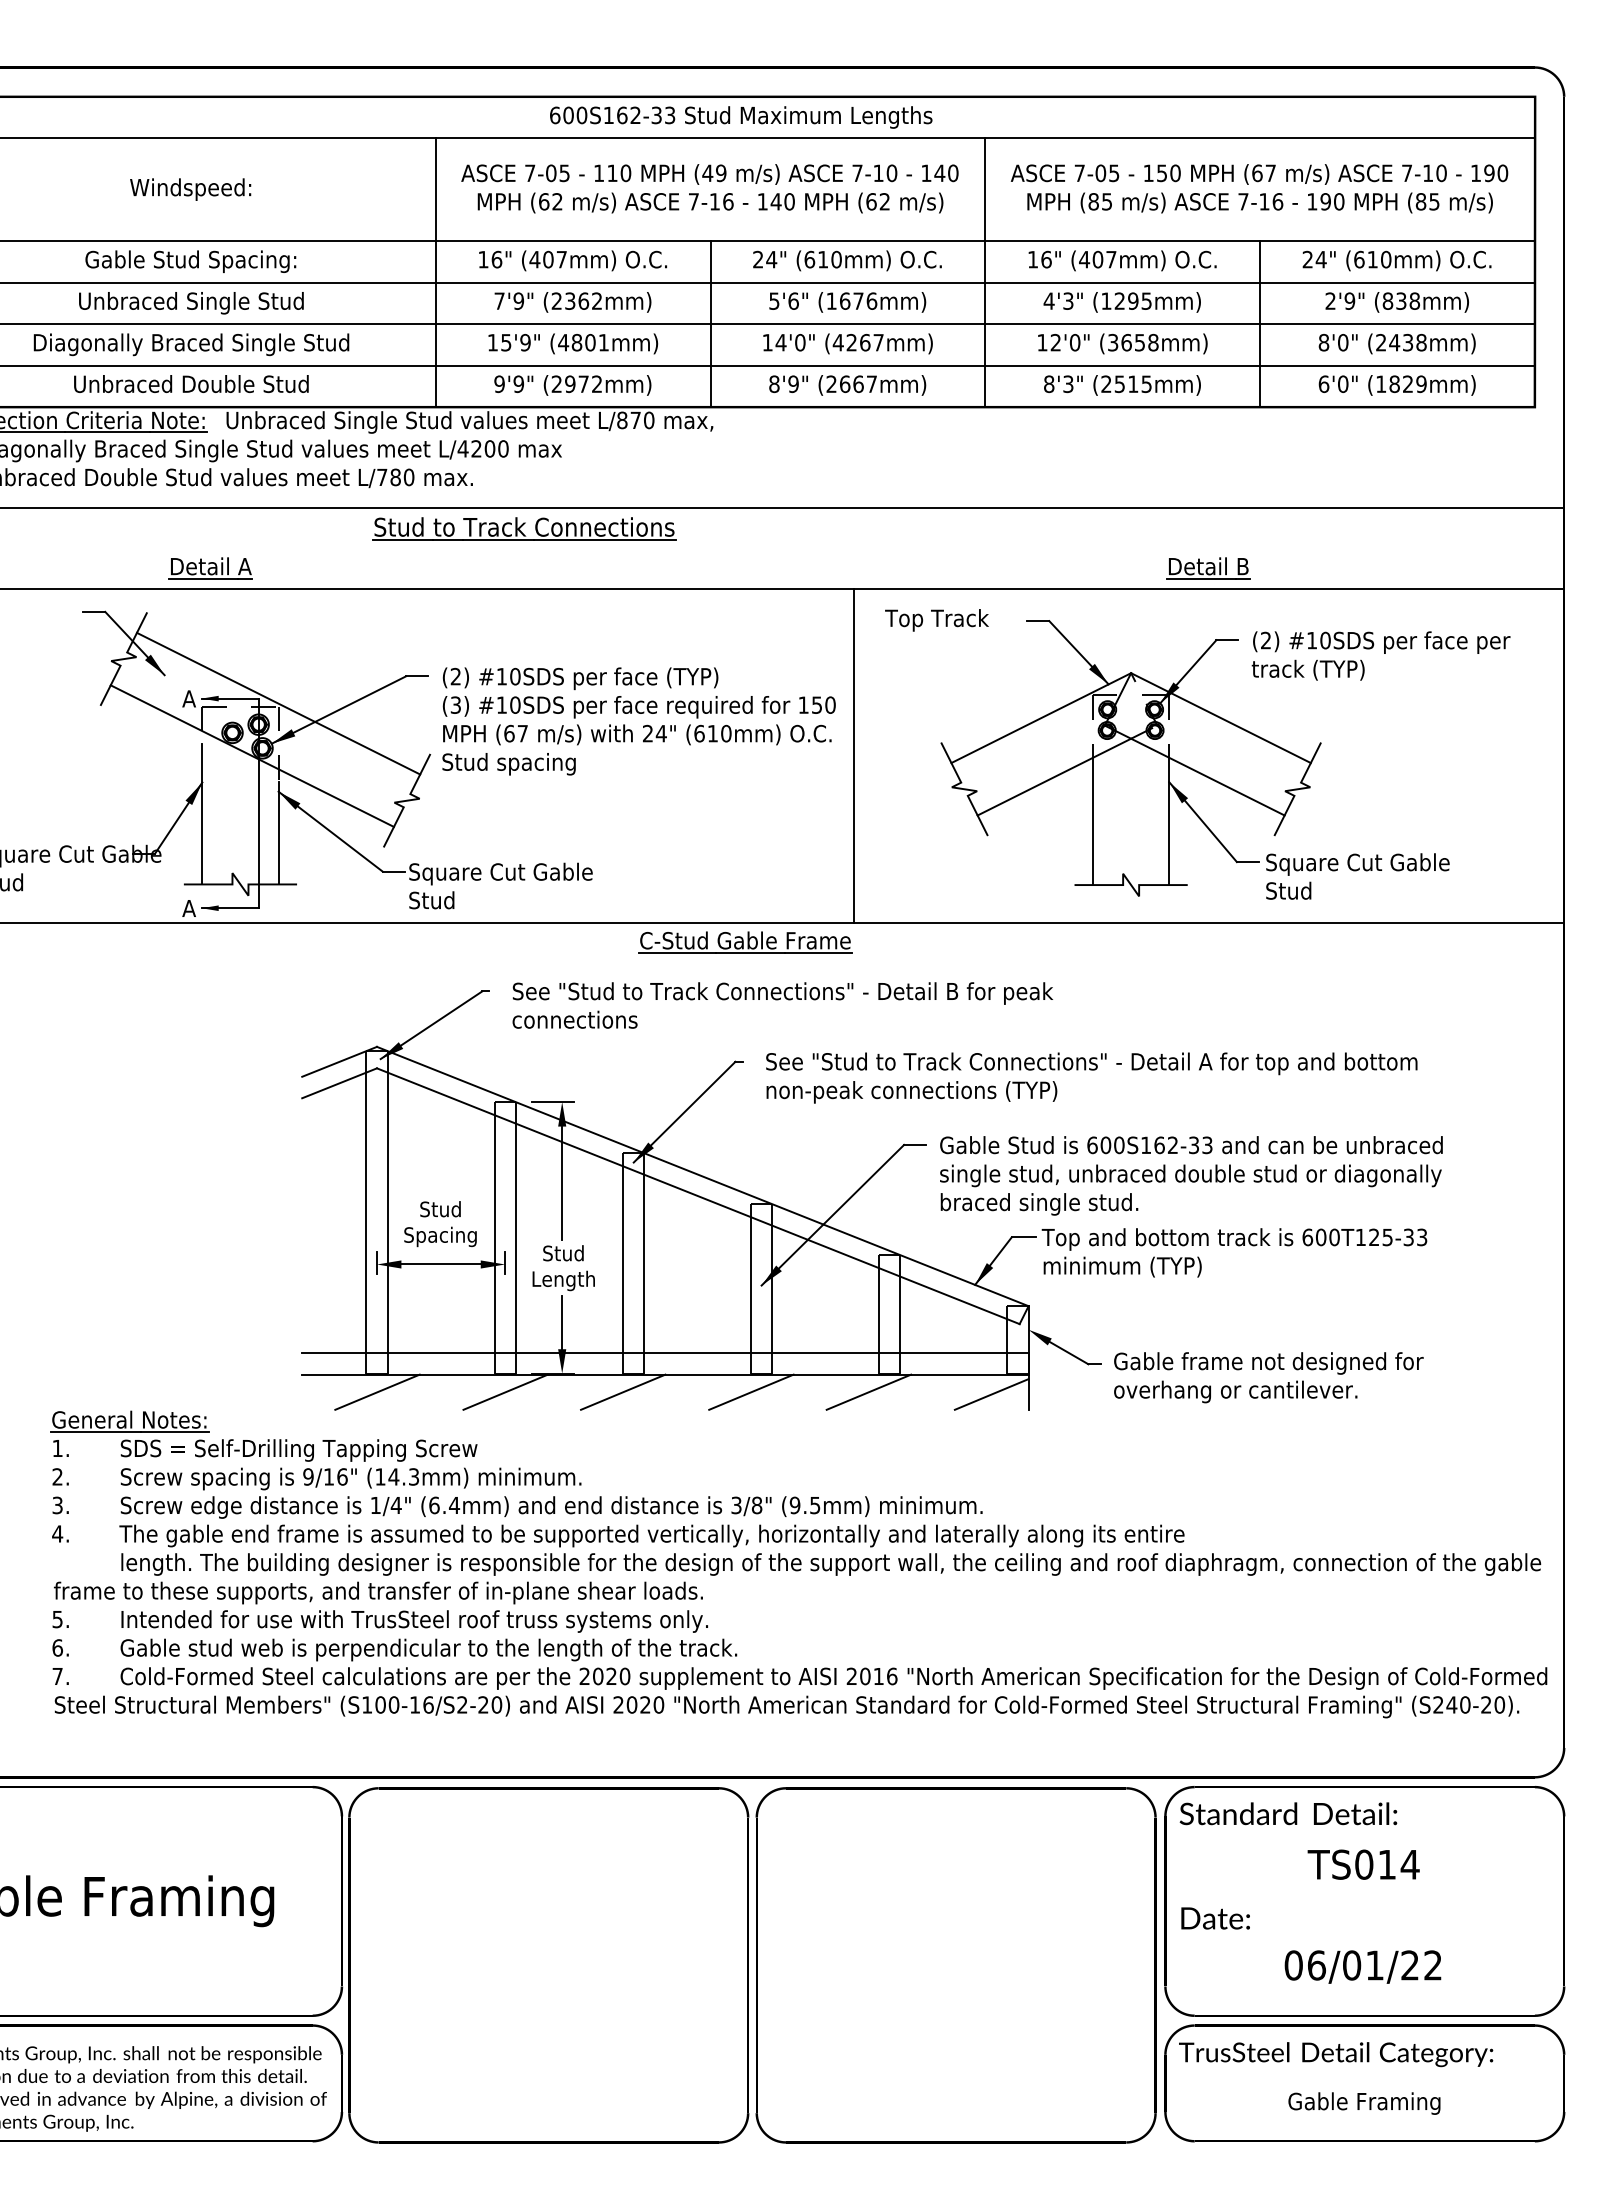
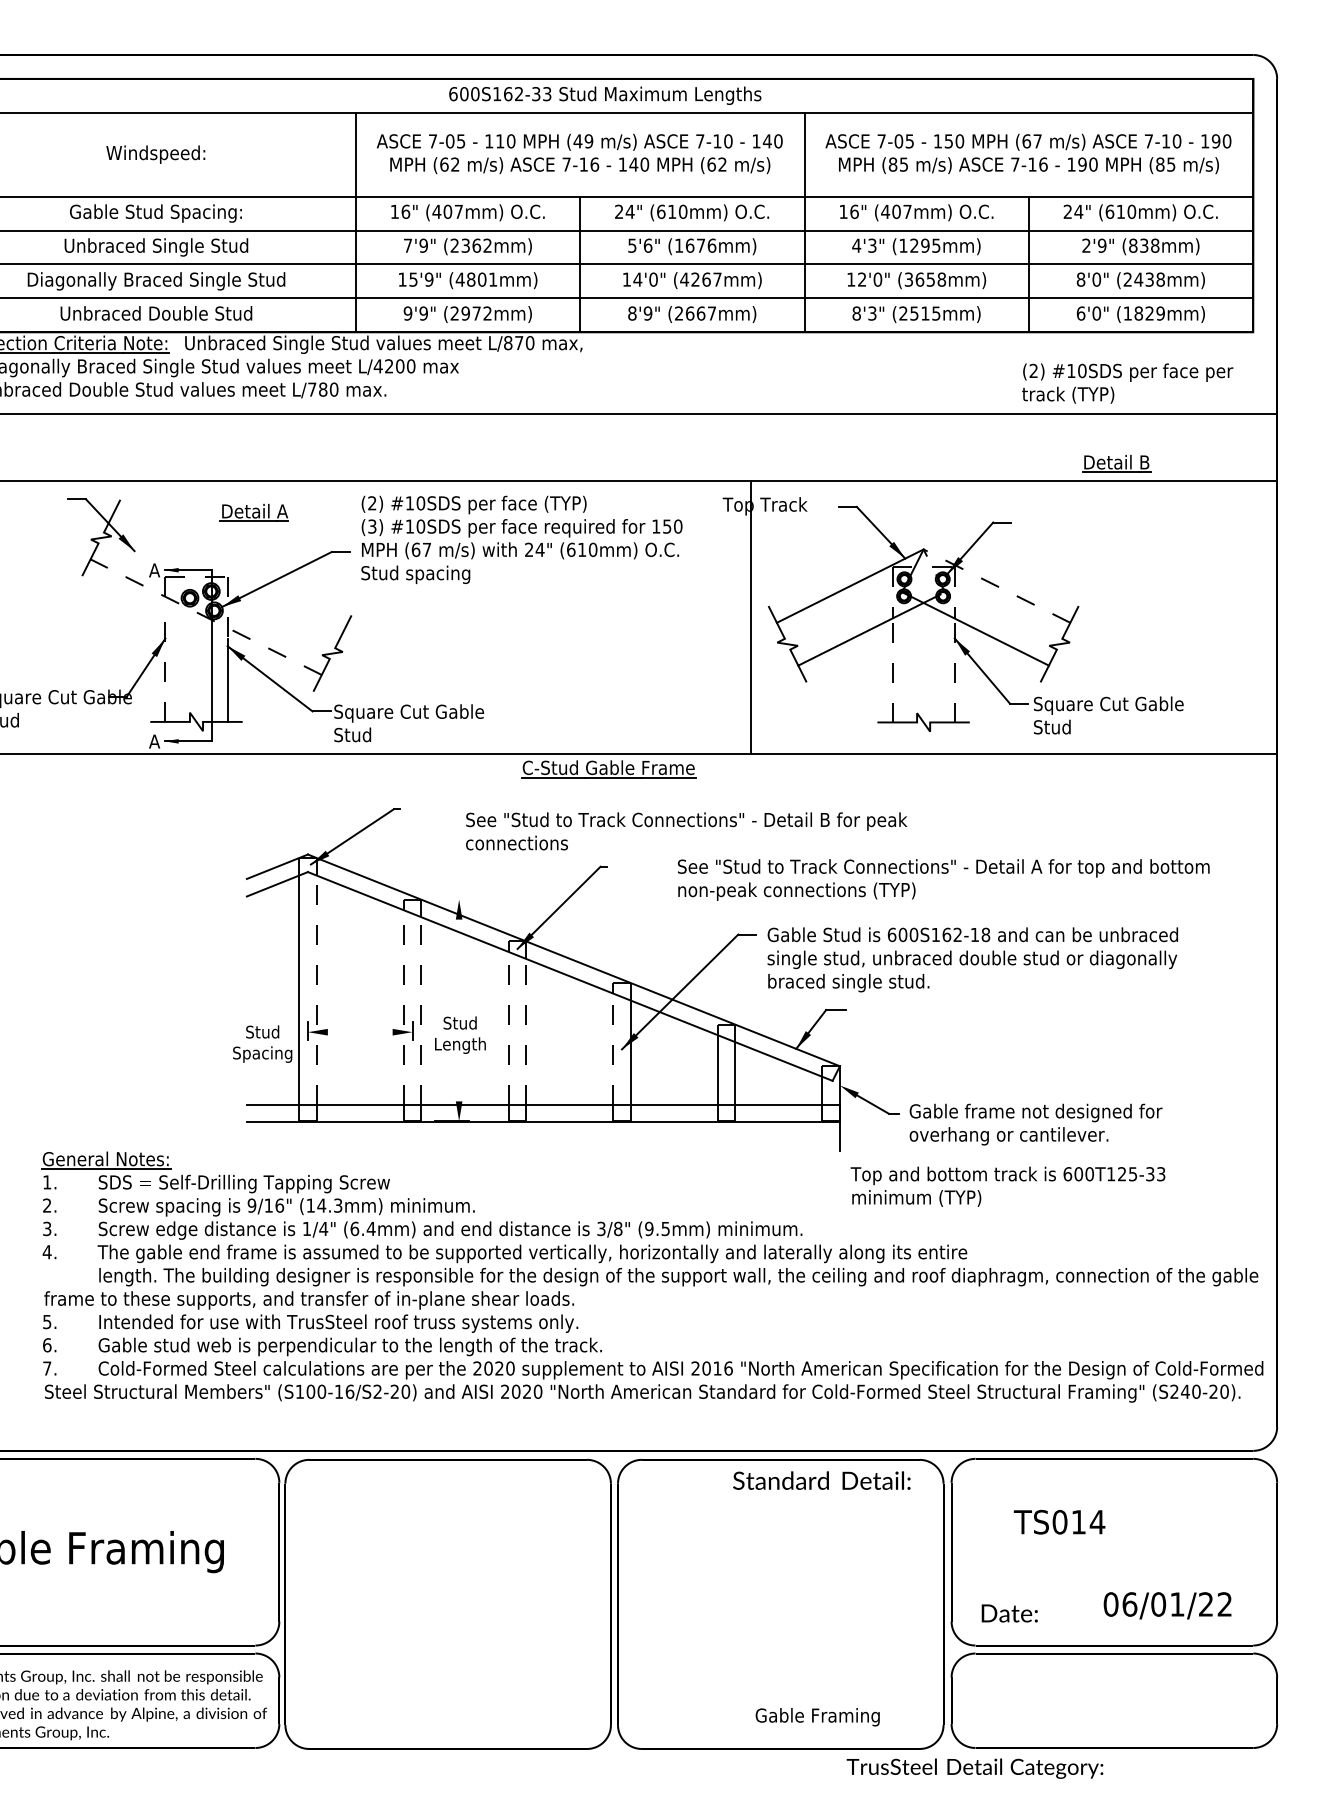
part: (524, 528) -> (428, 431), removed
part: (210, 568) -> (254, 512), moved
part: (1208, 568) -> (1116, 464), moved
text: (1380, 655) -> (1127, 383), moved
line: (278, 703) -> (227, 574), removed
line: (1220, 717) -> (996, 585), solid -> dashed
text: (638, 721) -> (521, 539), moved
line: (251, 755) -> (205, 616), solid -> dashed
line: (854, 755) -> (750, 616), moved
line: (202, 813) -> (165, 664), solid -> dashed
line: (1093, 821) -> (892, 670), solid -> dashed
line: (1169, 821) -> (954, 670), solid -> dashed
text: (782, 1005) -> (686, 831), moved
text: (1091, 1077) -> (943, 879), moved
line: (553, 1102) -> (452, 899), removed
text: (1200, 1145) -> (980, 935), 600S162-33 -> 600S162-18
line: (562, 1183) -> (459, 966), removed
line: (387, 1212) -> (316, 989), solid -> dashed
text: (440, 1224) -> (262, 1044), moved
line: (494, 1233) -> (403, 1006), solid -> dashed
line: (515, 1238) -> (421, 1010), solid -> dashed
text: (1234, 1252) -> (1008, 1186), moved
line: (622, 1259) -> (508, 1028), solid -> dashed
line: (644, 1263) -> (526, 1031), solid -> dashed
line: (440, 1264) -> (359, 1032), removed
line: (750, 1284) -> (612, 1048), solid -> dashed
line: (562, 1322) -> (459, 1079), removed
line: (377, 1391) -> (308, 1135), removed
line: (505, 1391) -> (412, 1135), removed
line: (623, 1391) -> (509, 1135), removed
line: (751, 1391) -> (613, 1135), removed
line: (868, 1391) -> (709, 1135), removed
line: (991, 1394) -> (809, 1138), removed
text: (1288, 1813) -> (821, 1480), moved
text: (1363, 1864) -> (1059, 1522), moved
text: (1215, 1918) -> (1009, 1613), moved
text: (1362, 1966) -> (1167, 1605), moved
text: (1336, 2054) -> (975, 1768), moved
text: (1364, 2103) -> (817, 1717), moved

